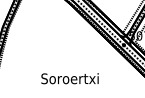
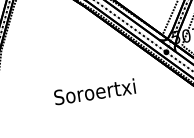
text: (69, 78) -> (94, 91), moved

